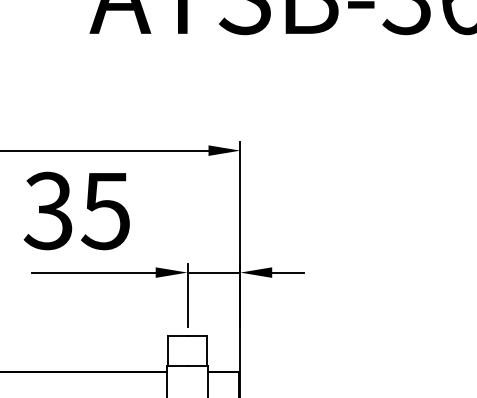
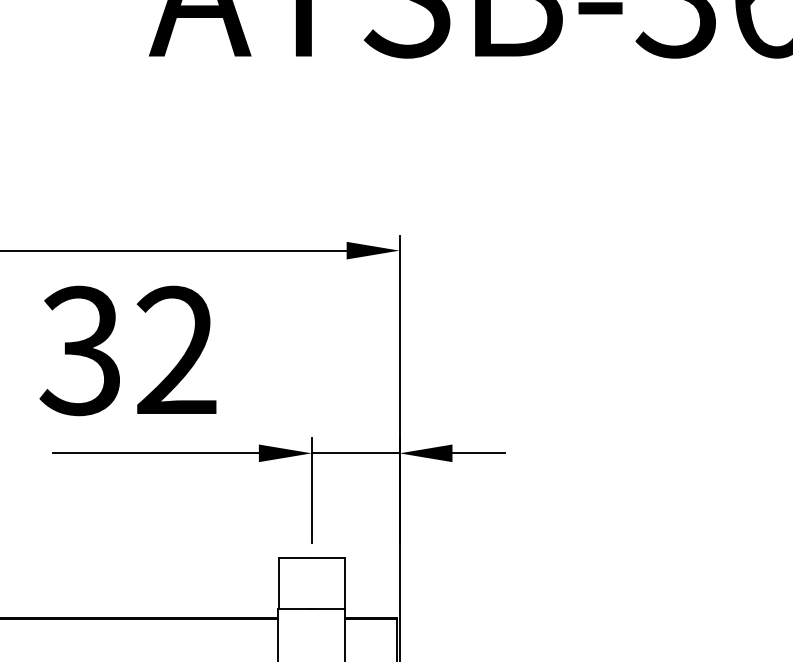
text: (105, 210) -> (175, 350), 35 -> 32

